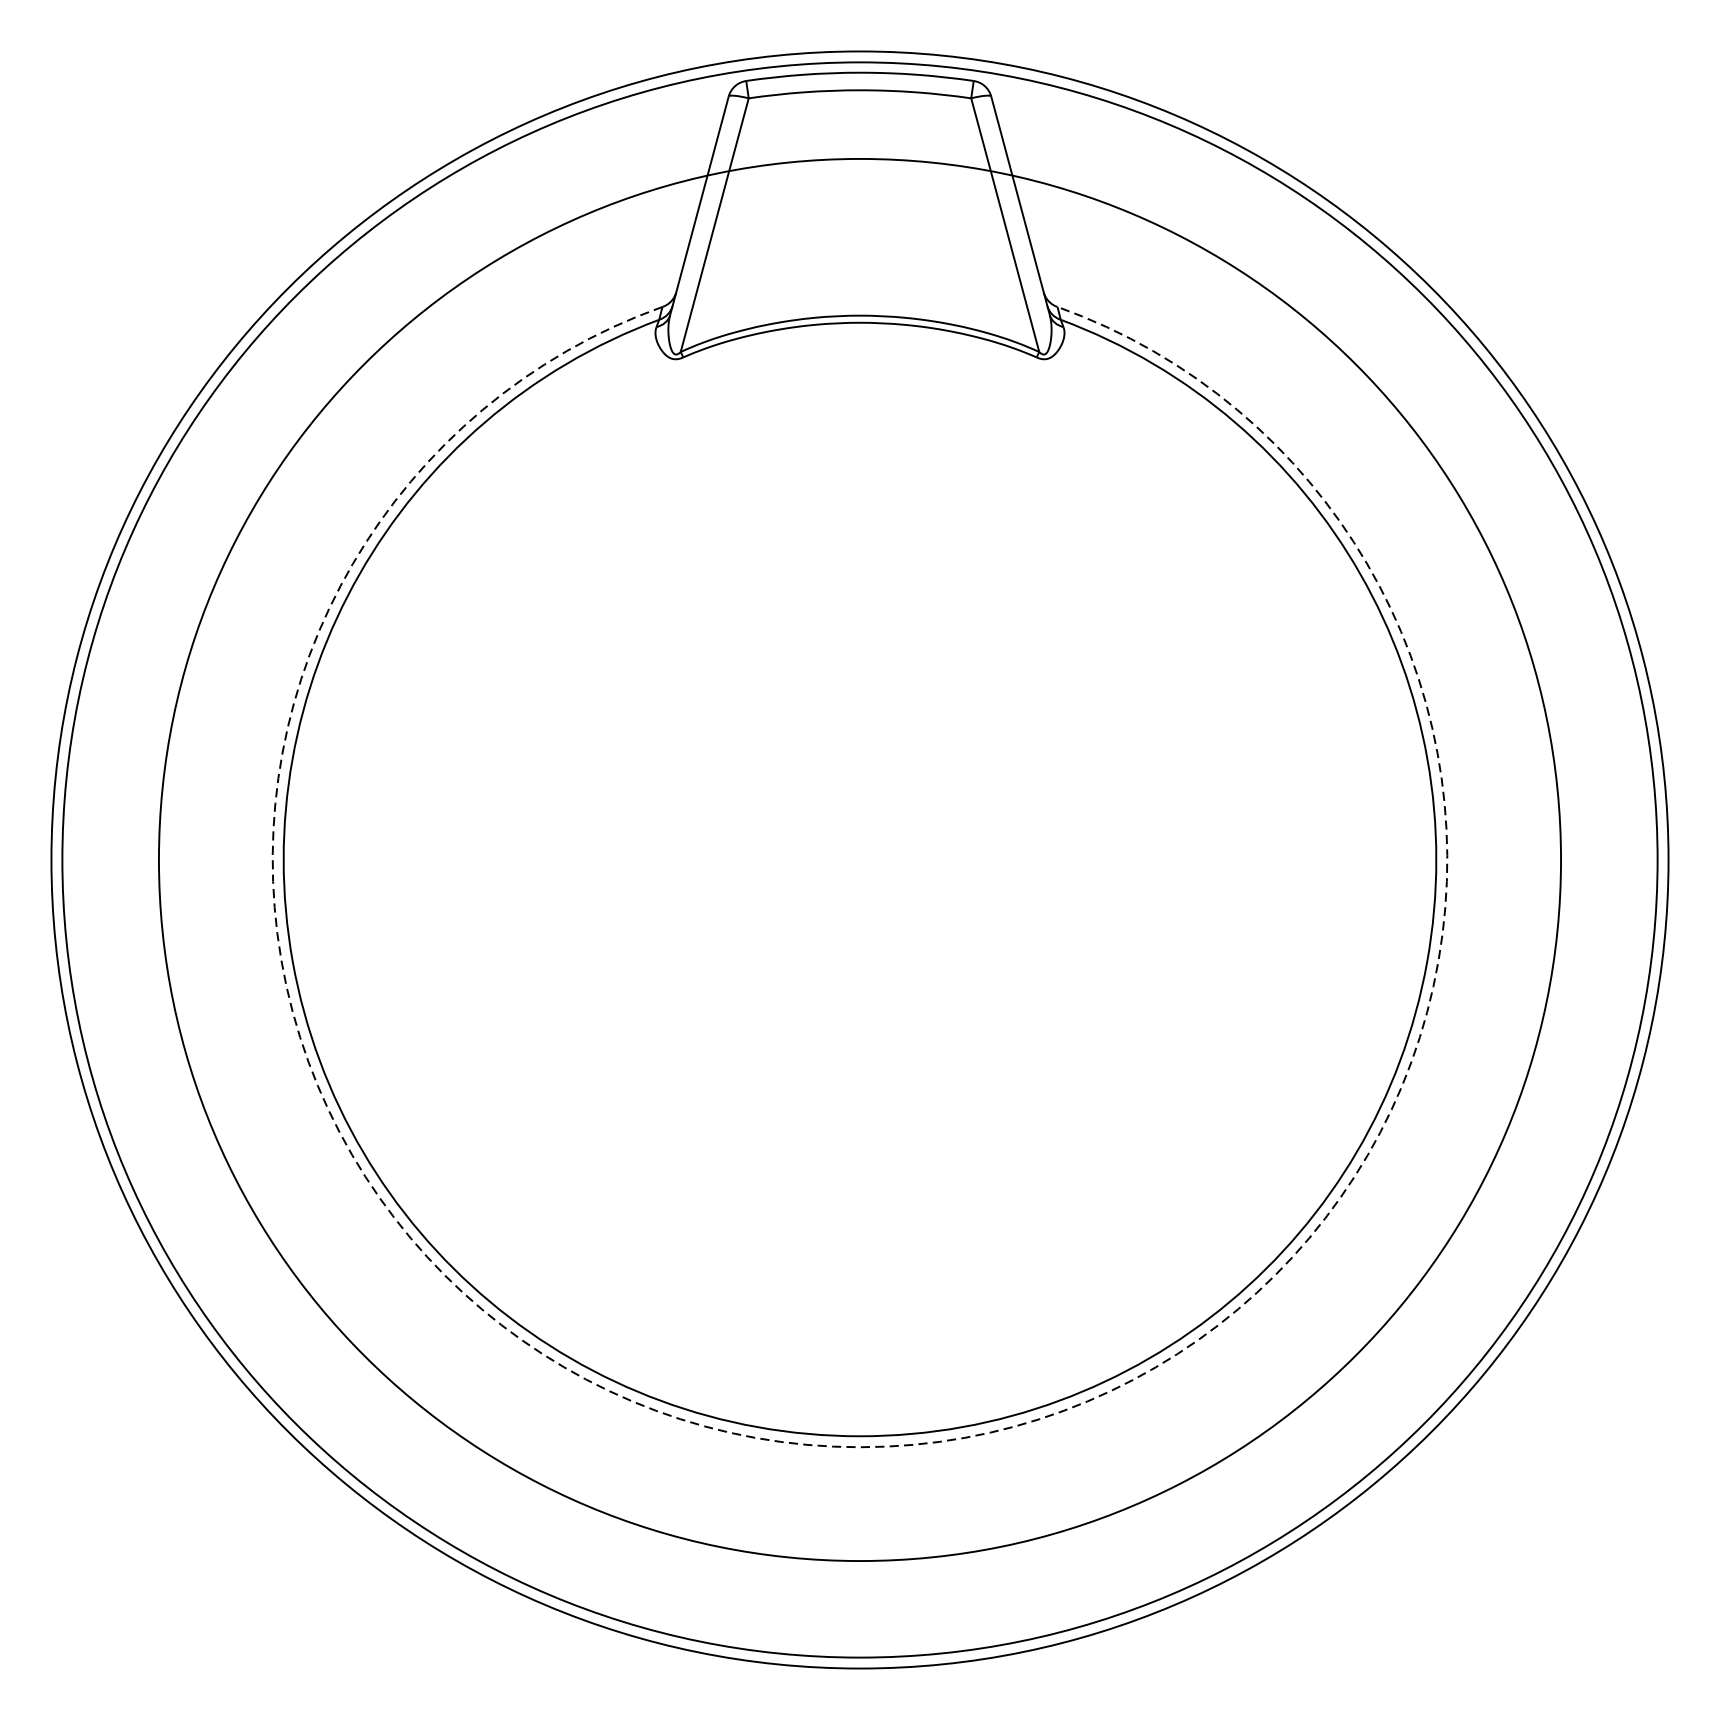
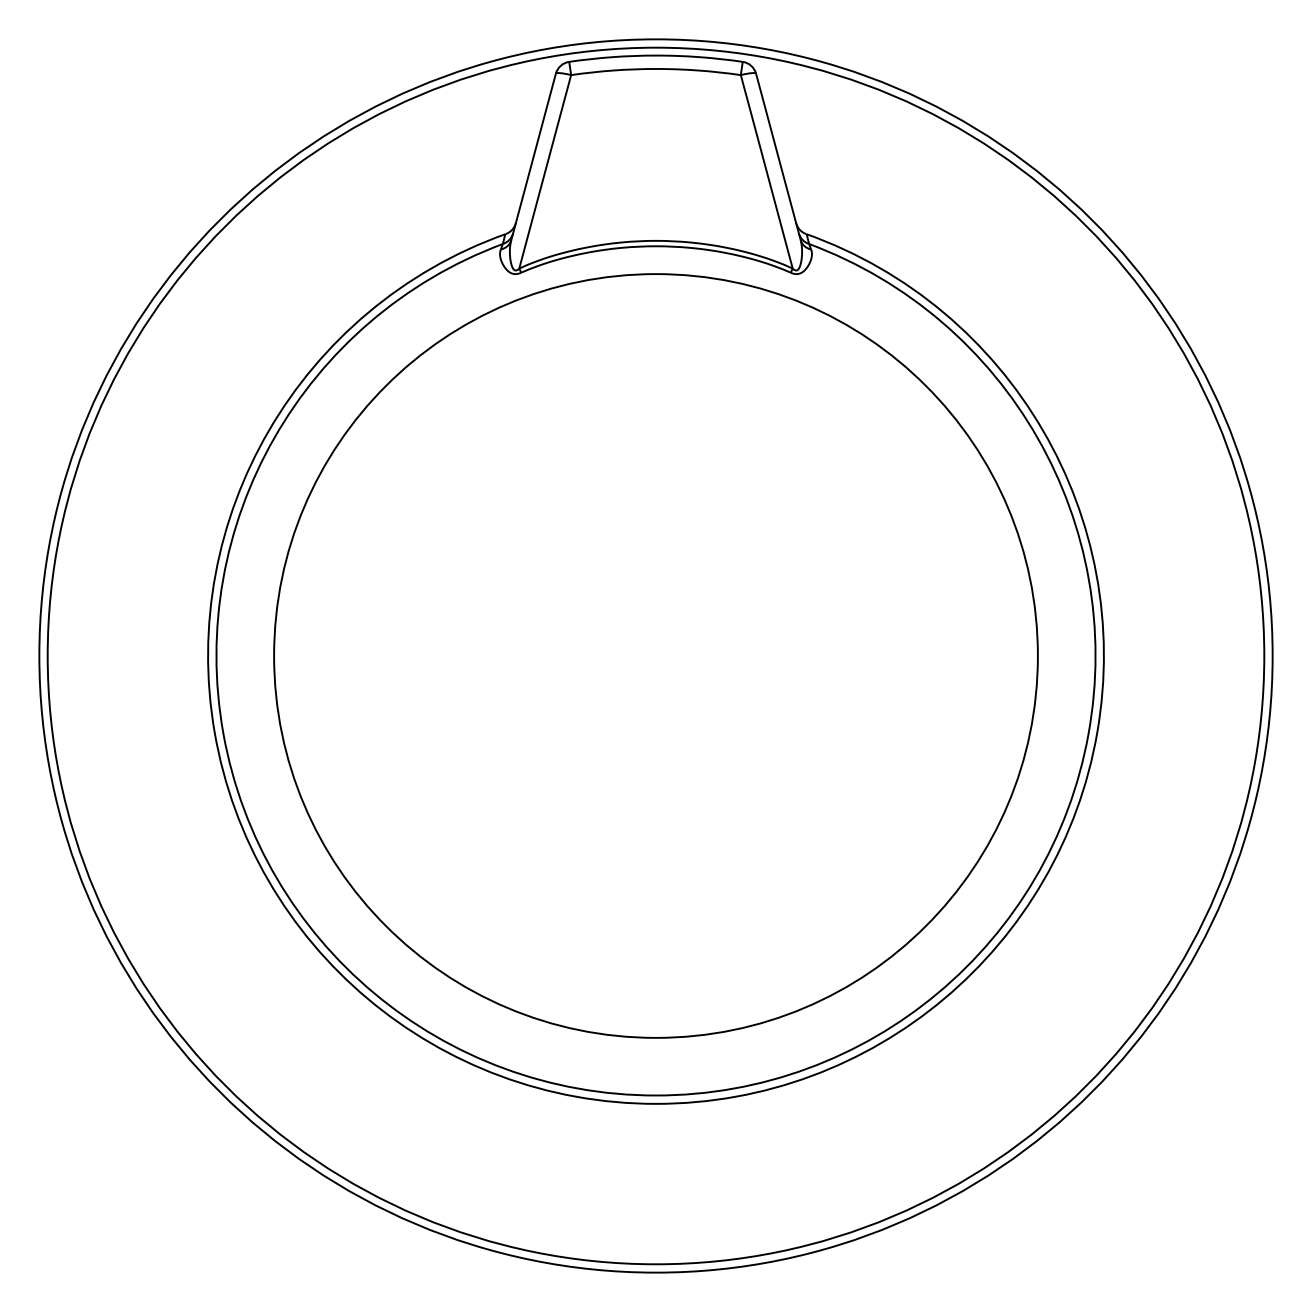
circle: (859, 859) -> (655, 655), size x0.71
arc: (860, 1446) -> (656, 1103), dashed -> solid

